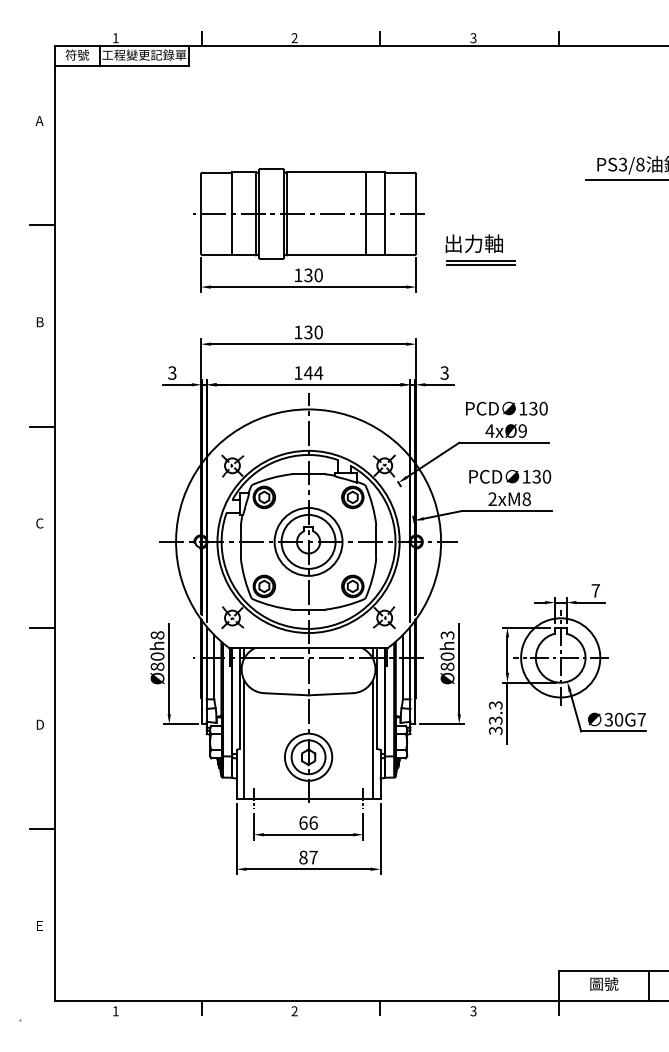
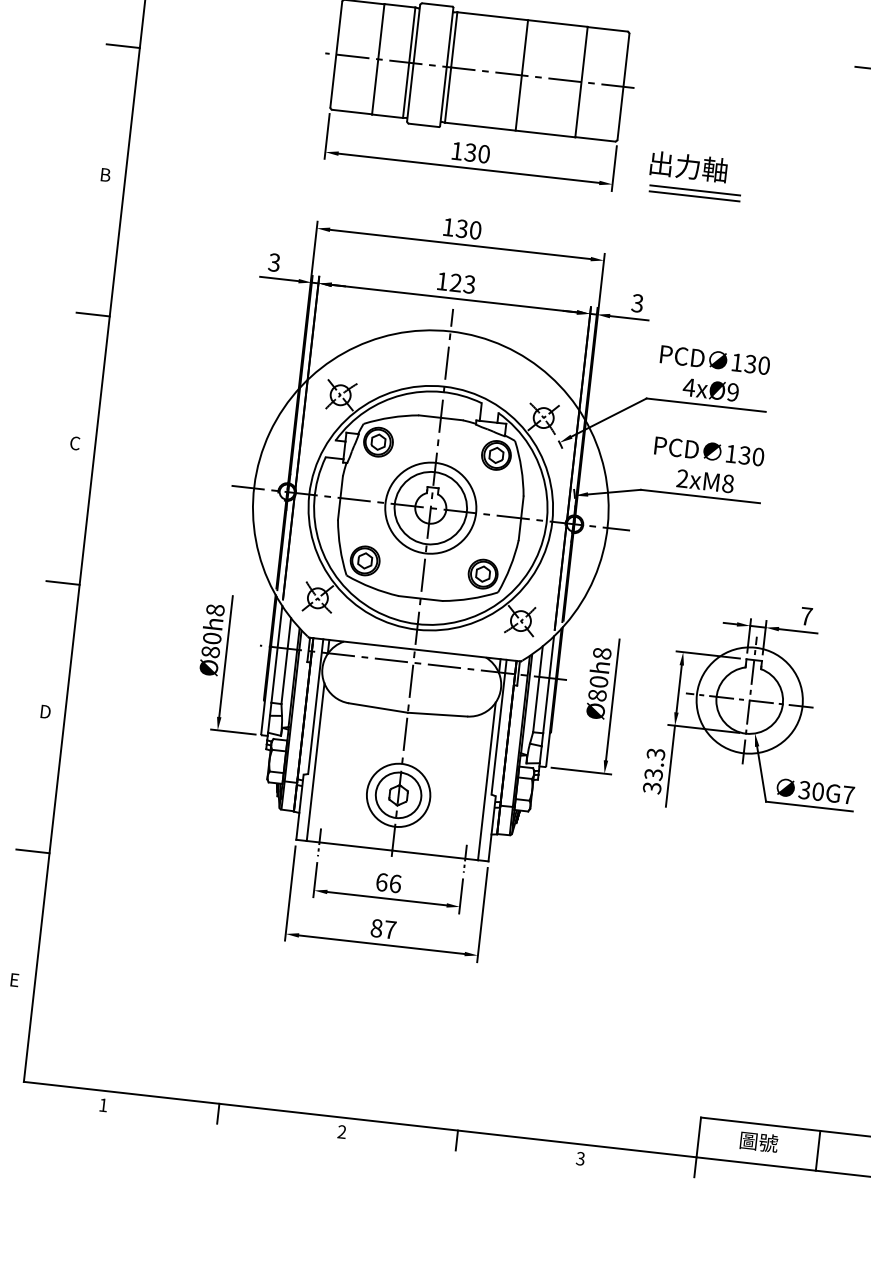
line: (366, 213) -> (522, 74), moved
part: (480, 249) -> (696, 175), moved
text: (313, 372) -> (462, 282), 144 -> 123
text: (447, 635) -> (602, 653), Ø80h3 -> Ø80h8

